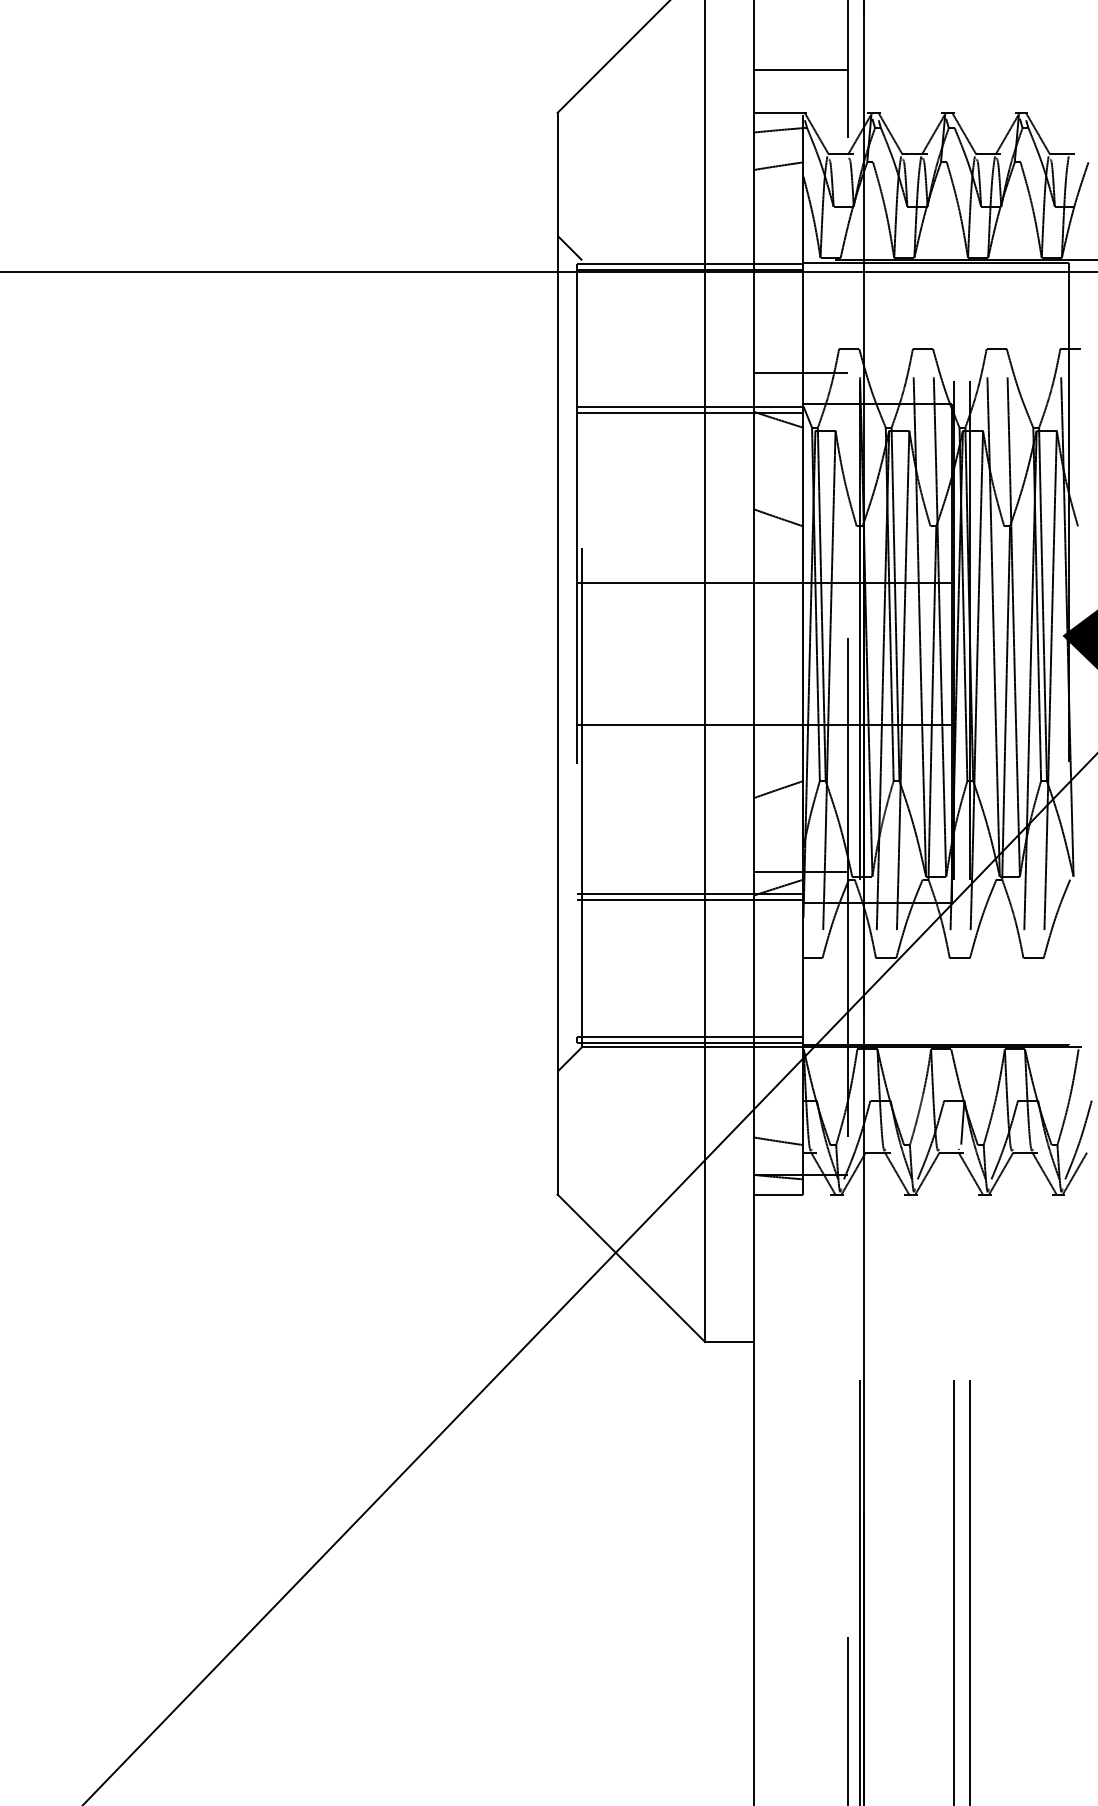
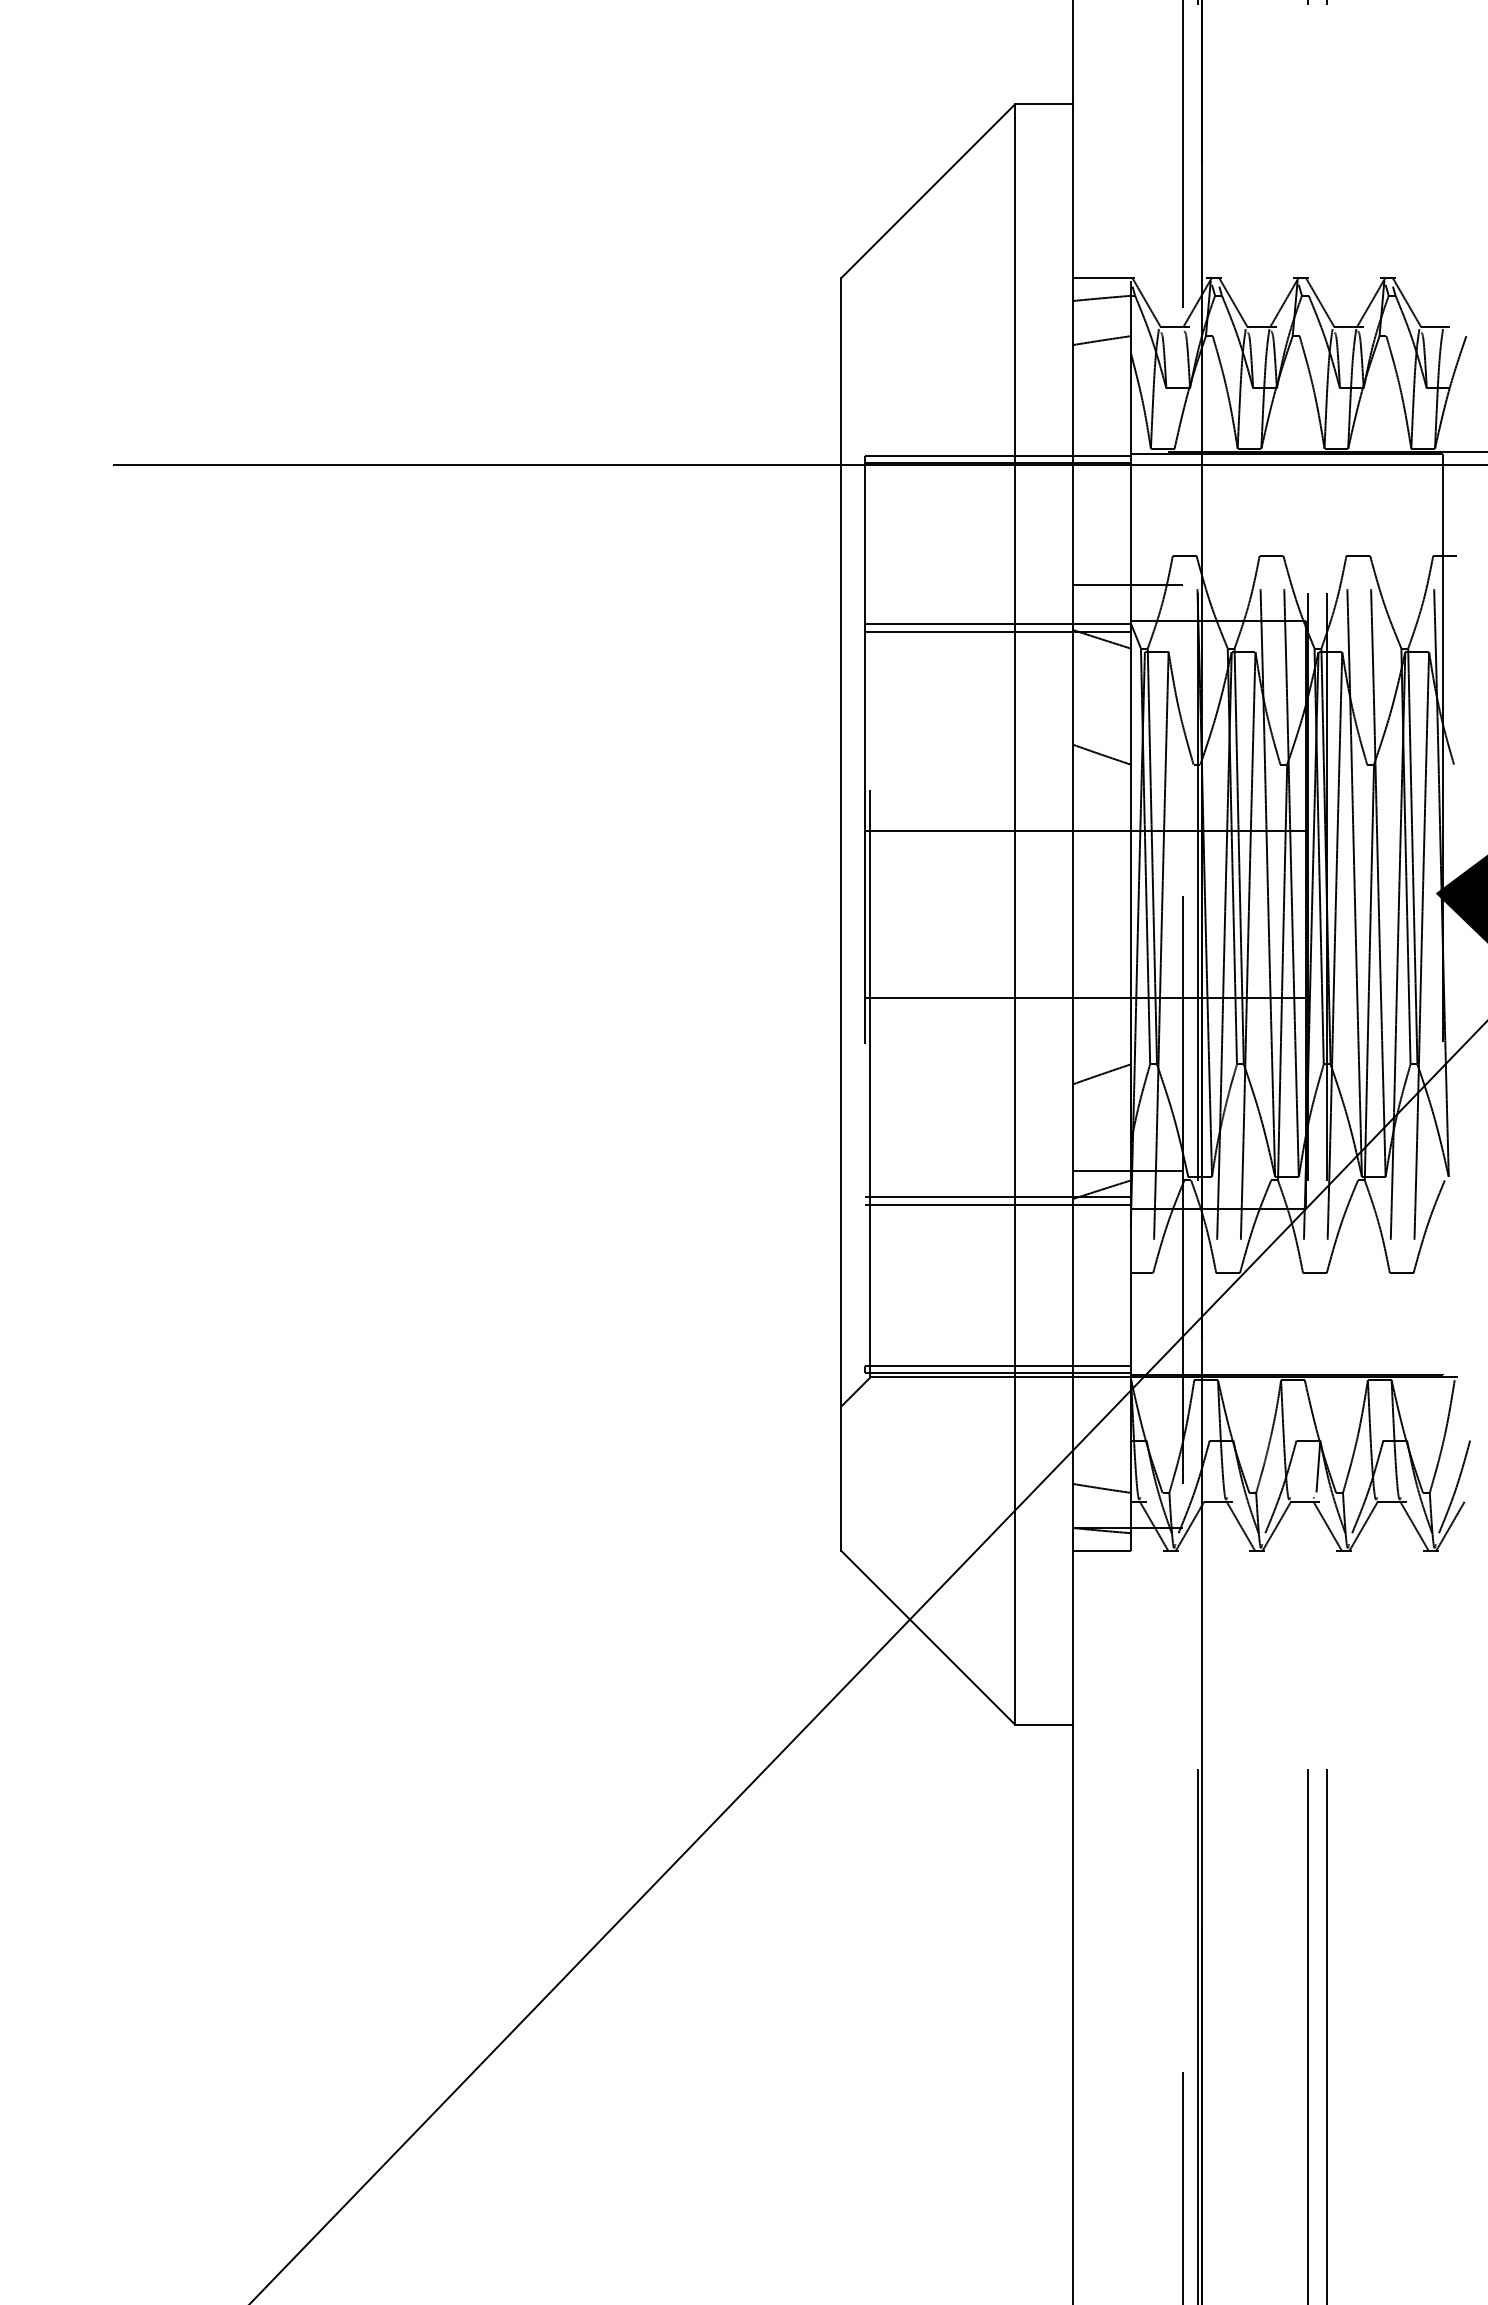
line: (800, 70) -> (1127, 227), removed
line: (569, 247) -> (855, 436), removed

